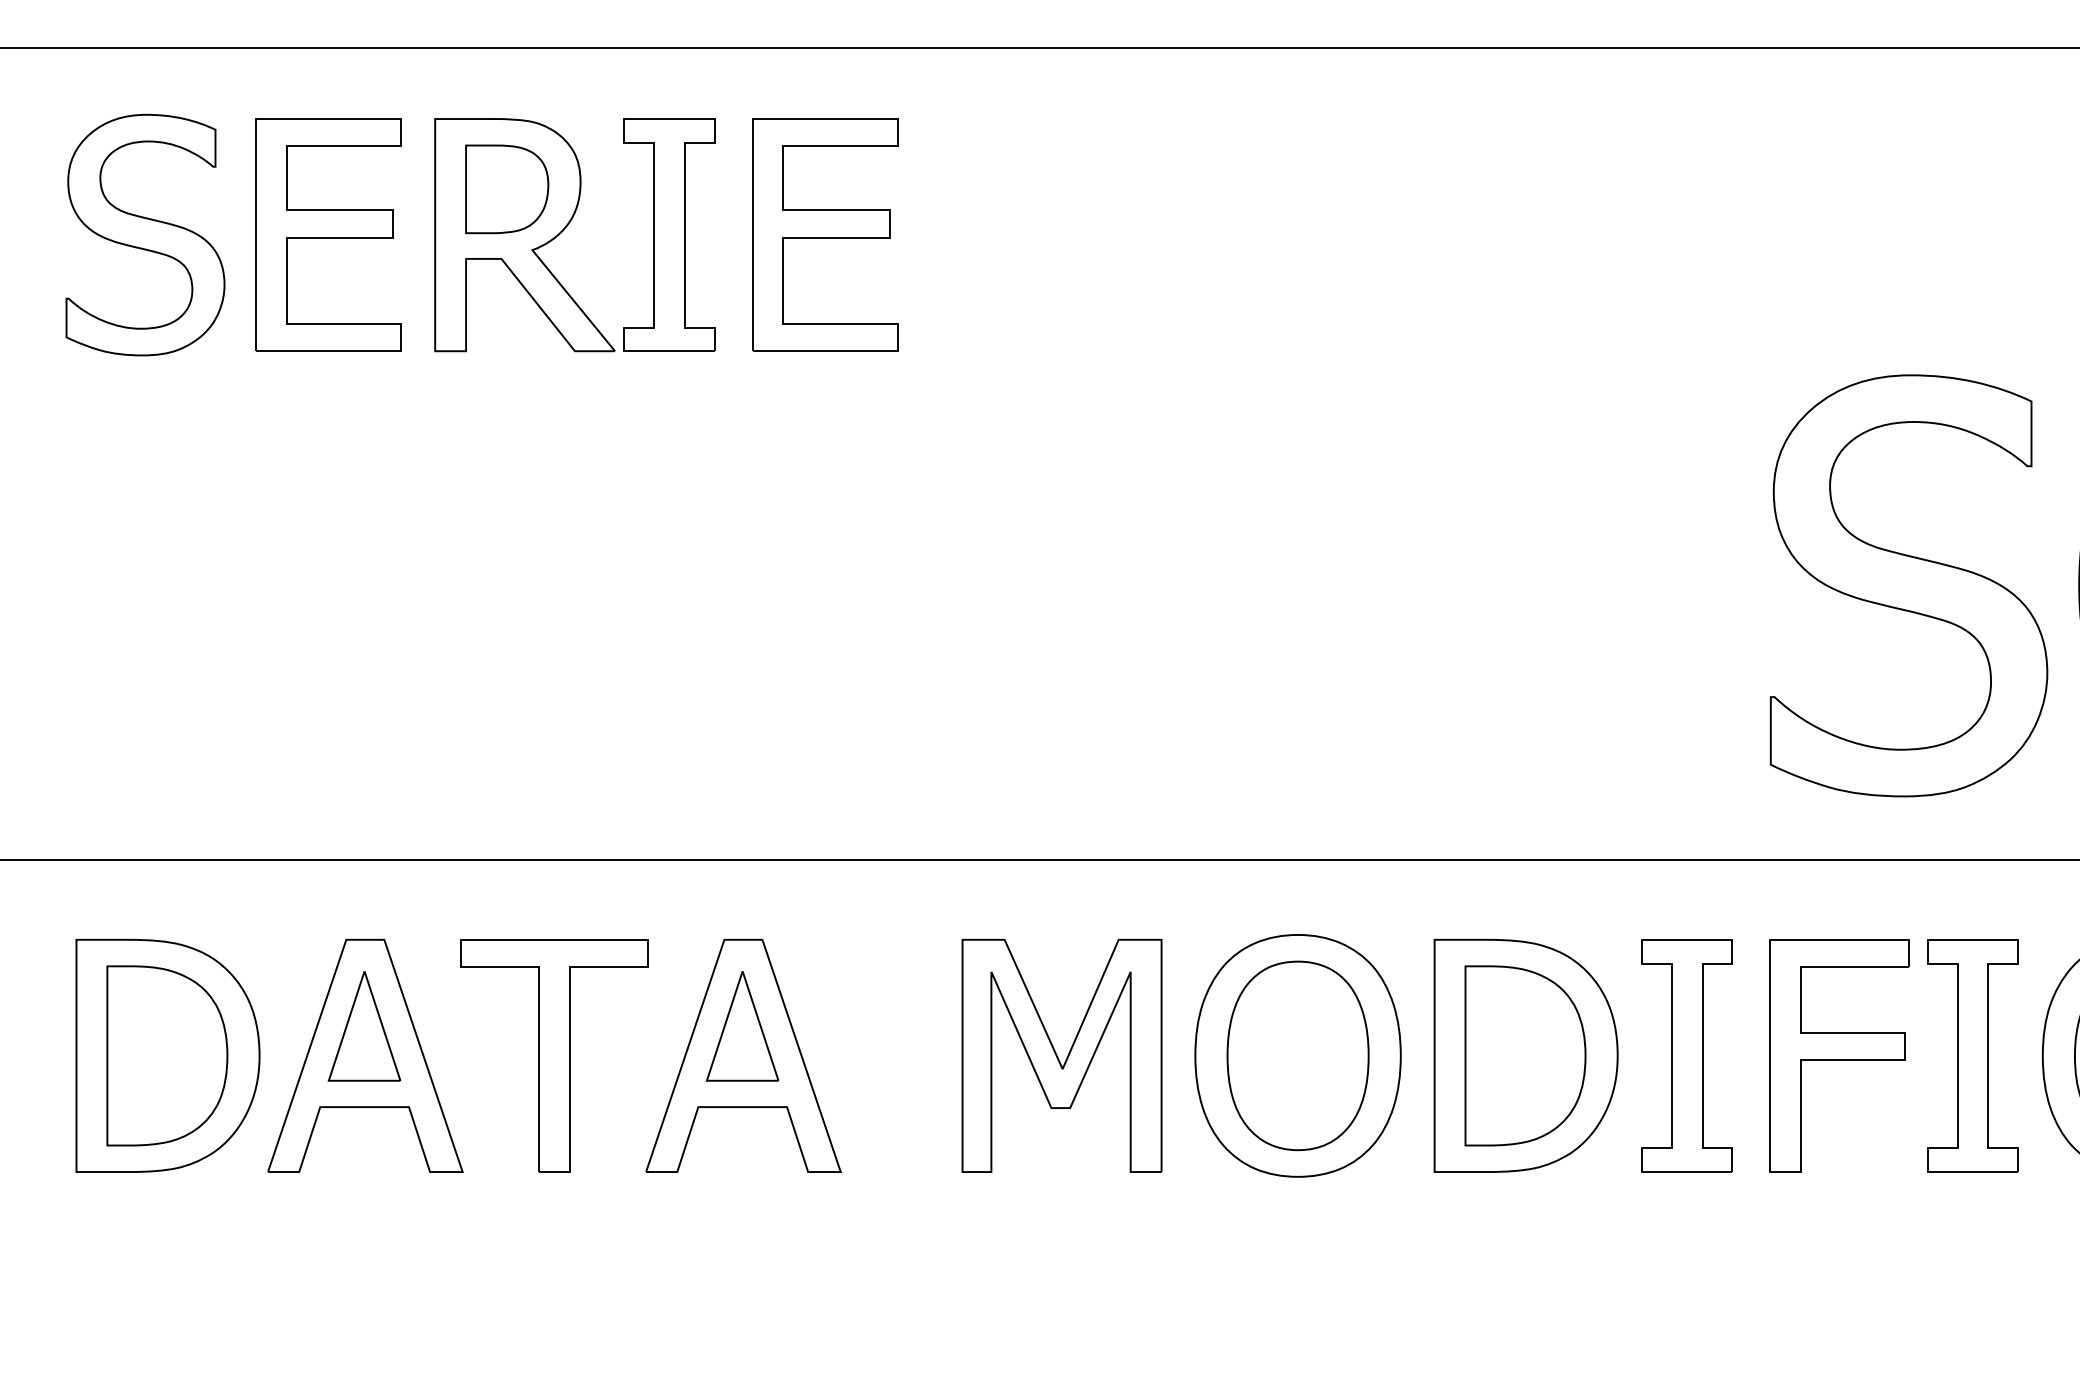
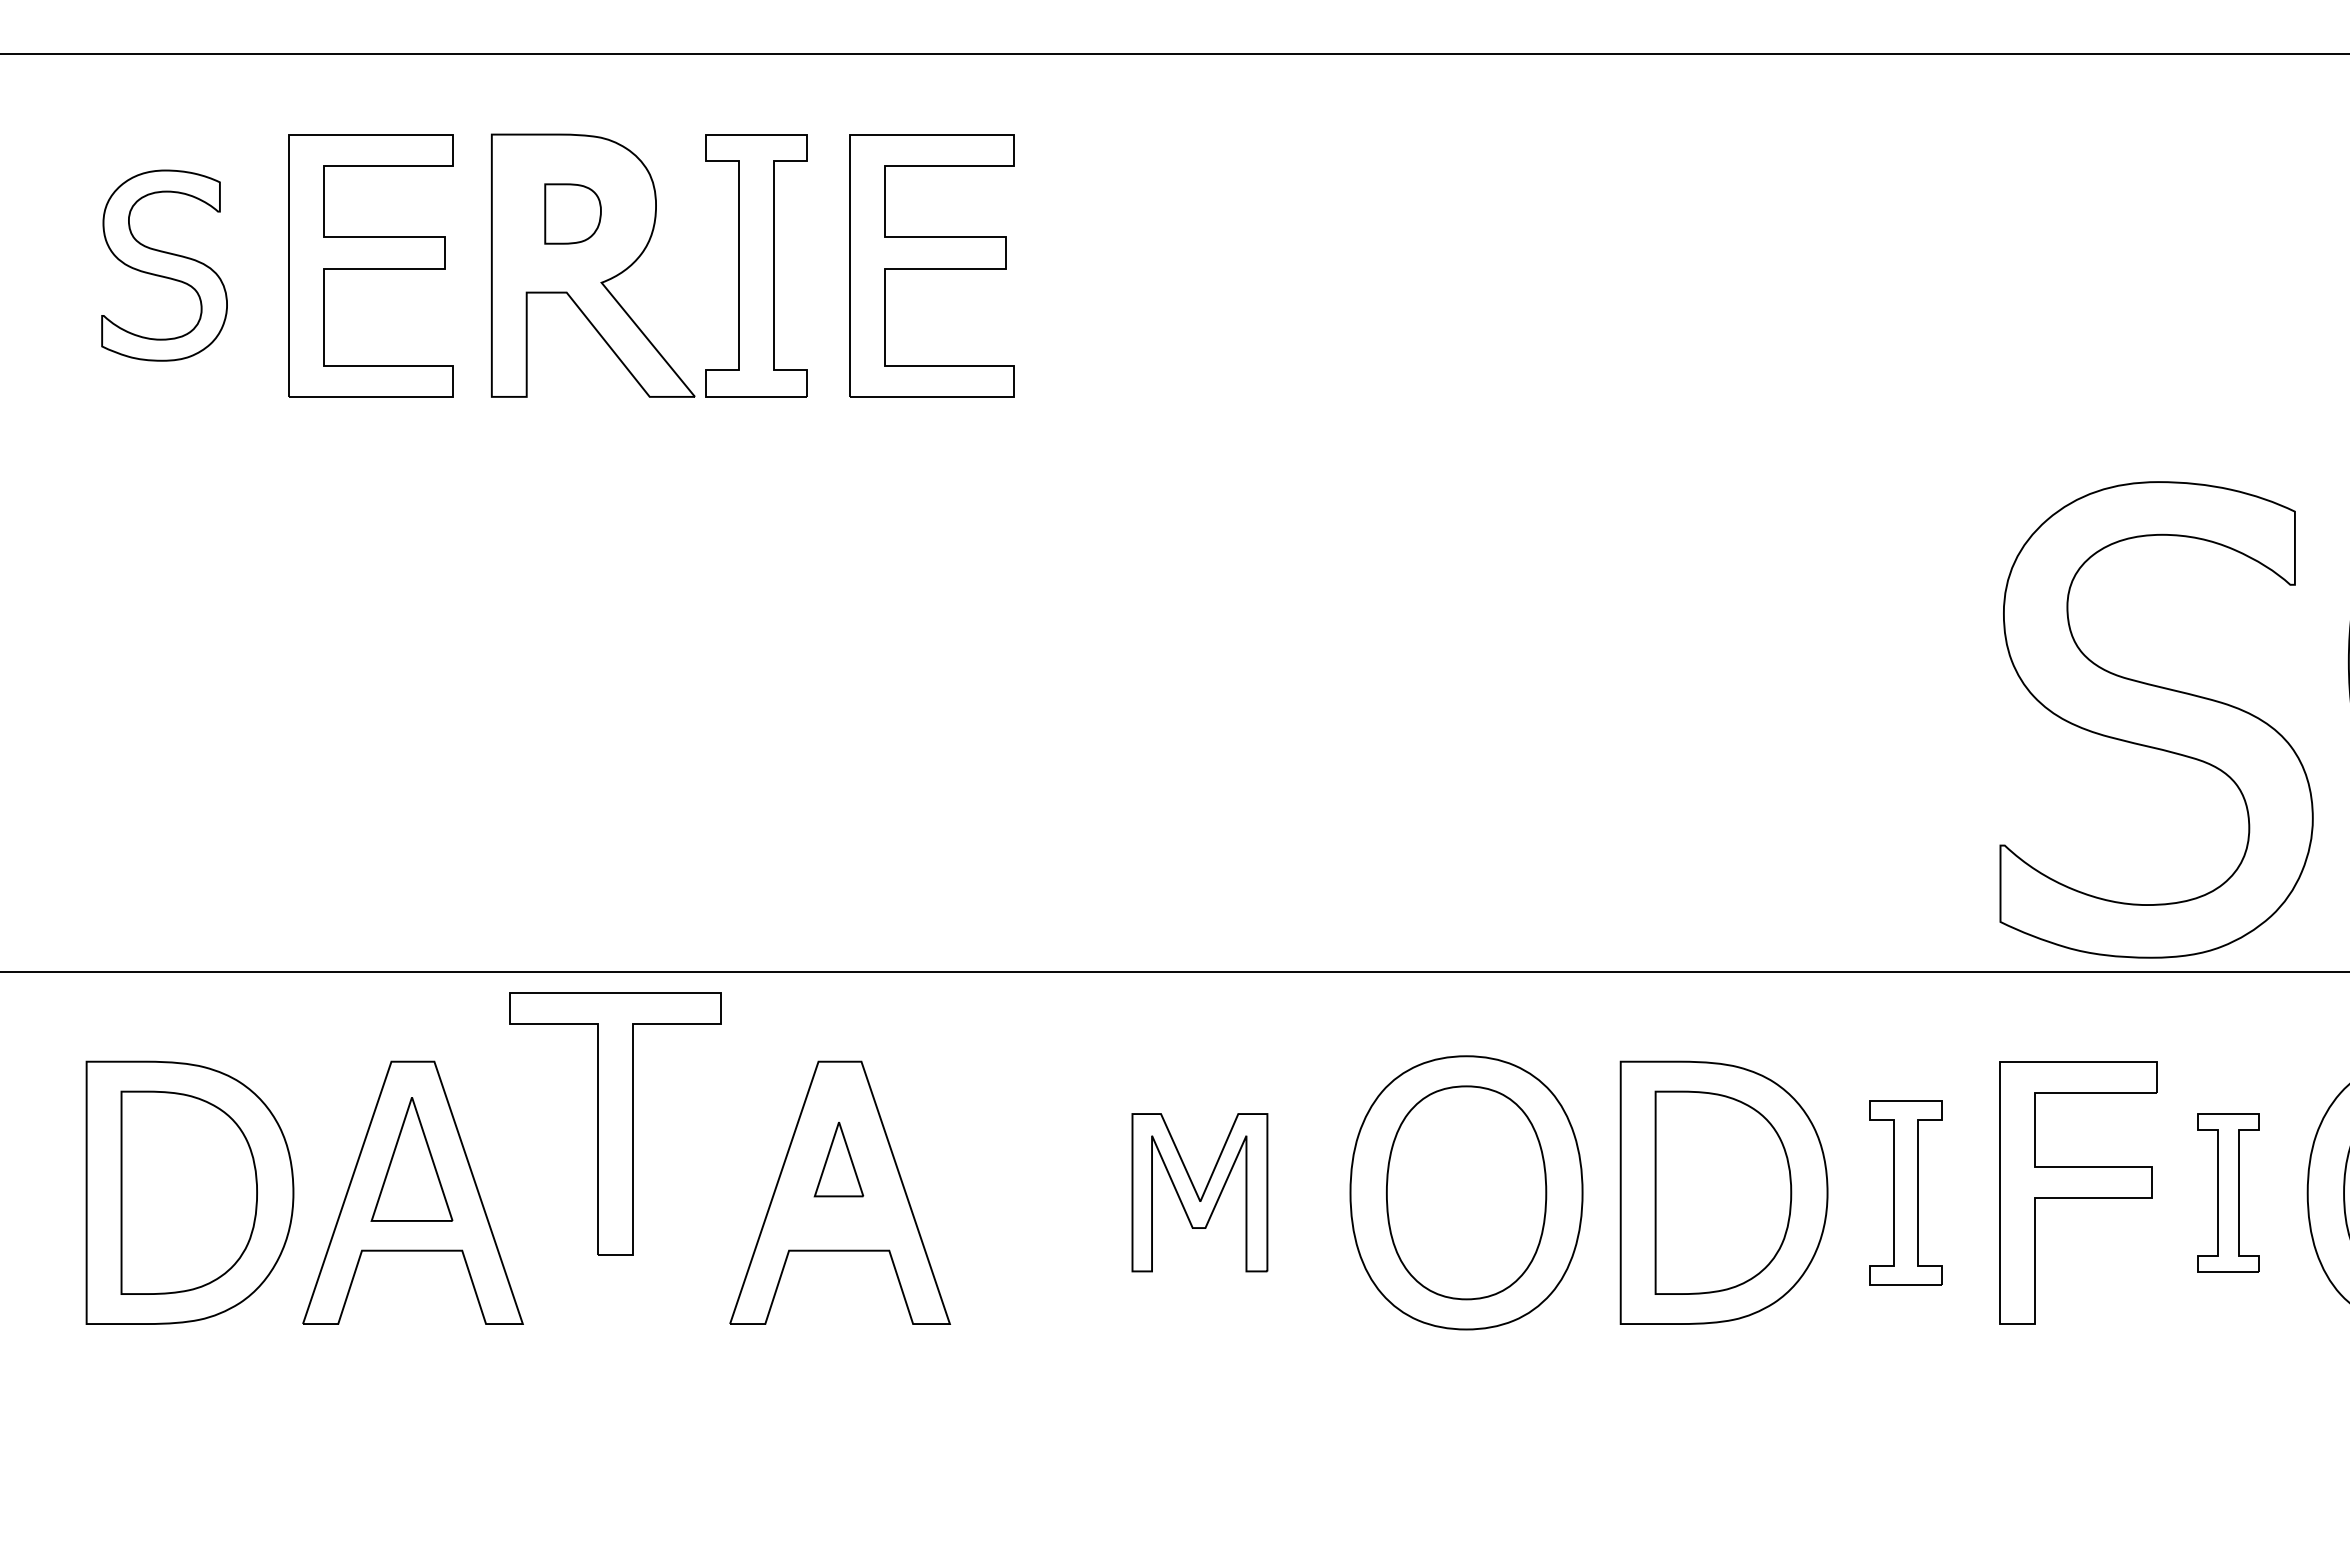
part: (506, 188) -> (572, 213), size x0.6
part: (145, 234) -> (164, 265), size x0.7
part: (1908, 585) -> (2156, 719), moved
part: (742, 1026) -> (838, 1159), size x0.6
part: (554, 1055) -> (615, 1123), moved
part: (1061, 1055) -> (1199, 1192), size x0.6
part: (1686, 1055) -> (1905, 1192), size x0.7
part: (1972, 1055) -> (2228, 1192), size x0.6

